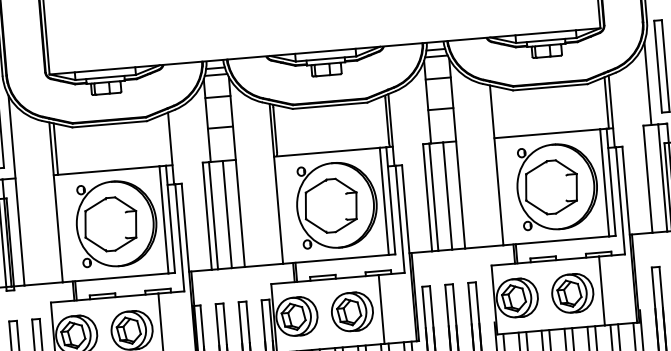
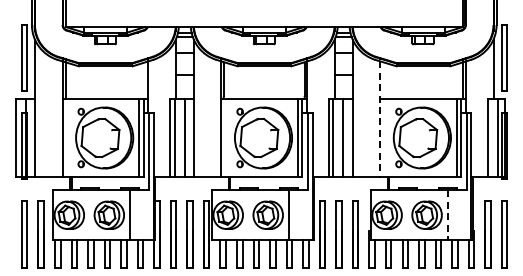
line: (497, 166) -> (380, 119), solid -> dashed
line: (602, 291) -> (448, 215), solid -> dashed

